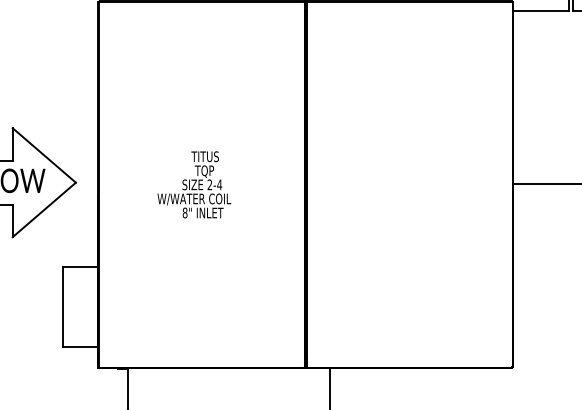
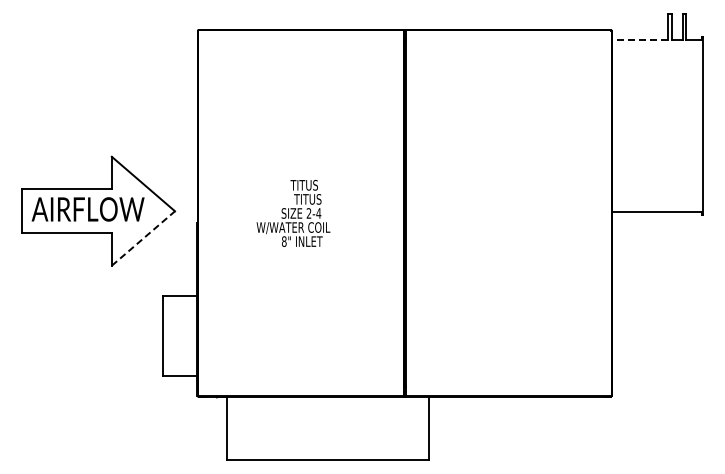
line: (540, 11) -> (639, 40), solid -> dashed
text: (211, 171) -> (310, 200), TQP -> TITUS
line: (44, 209) -> (143, 238), solid -> dashed

